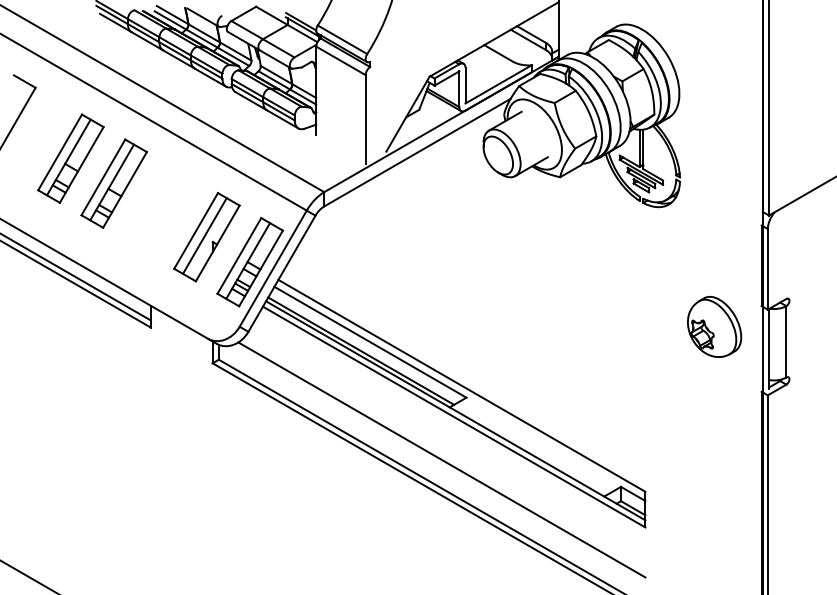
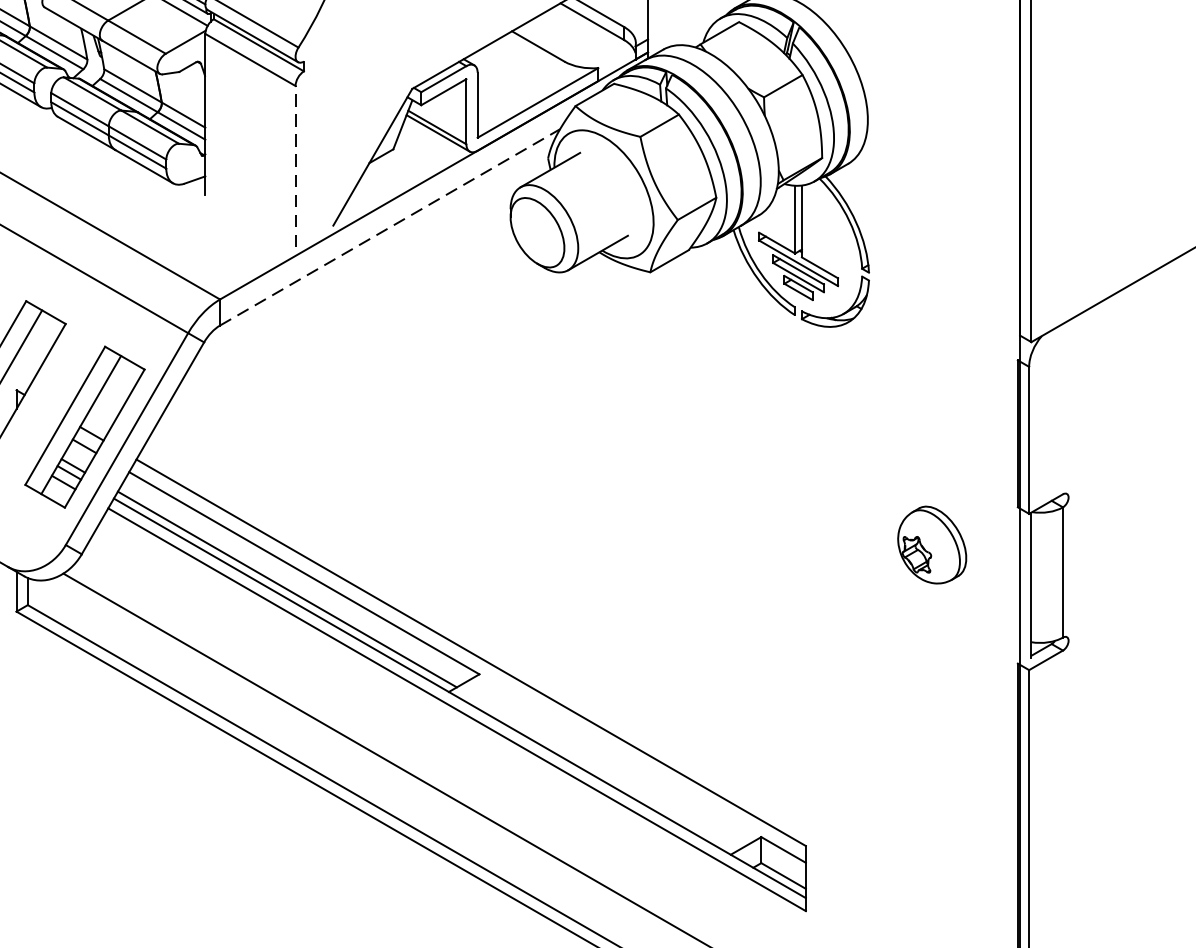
line: (365, 118) -> (295, 165), solid -> dashed
line: (417, 152) -> (390, 227), solid -> dashed
part: (714, 326) -> (931, 544), size x0.7

